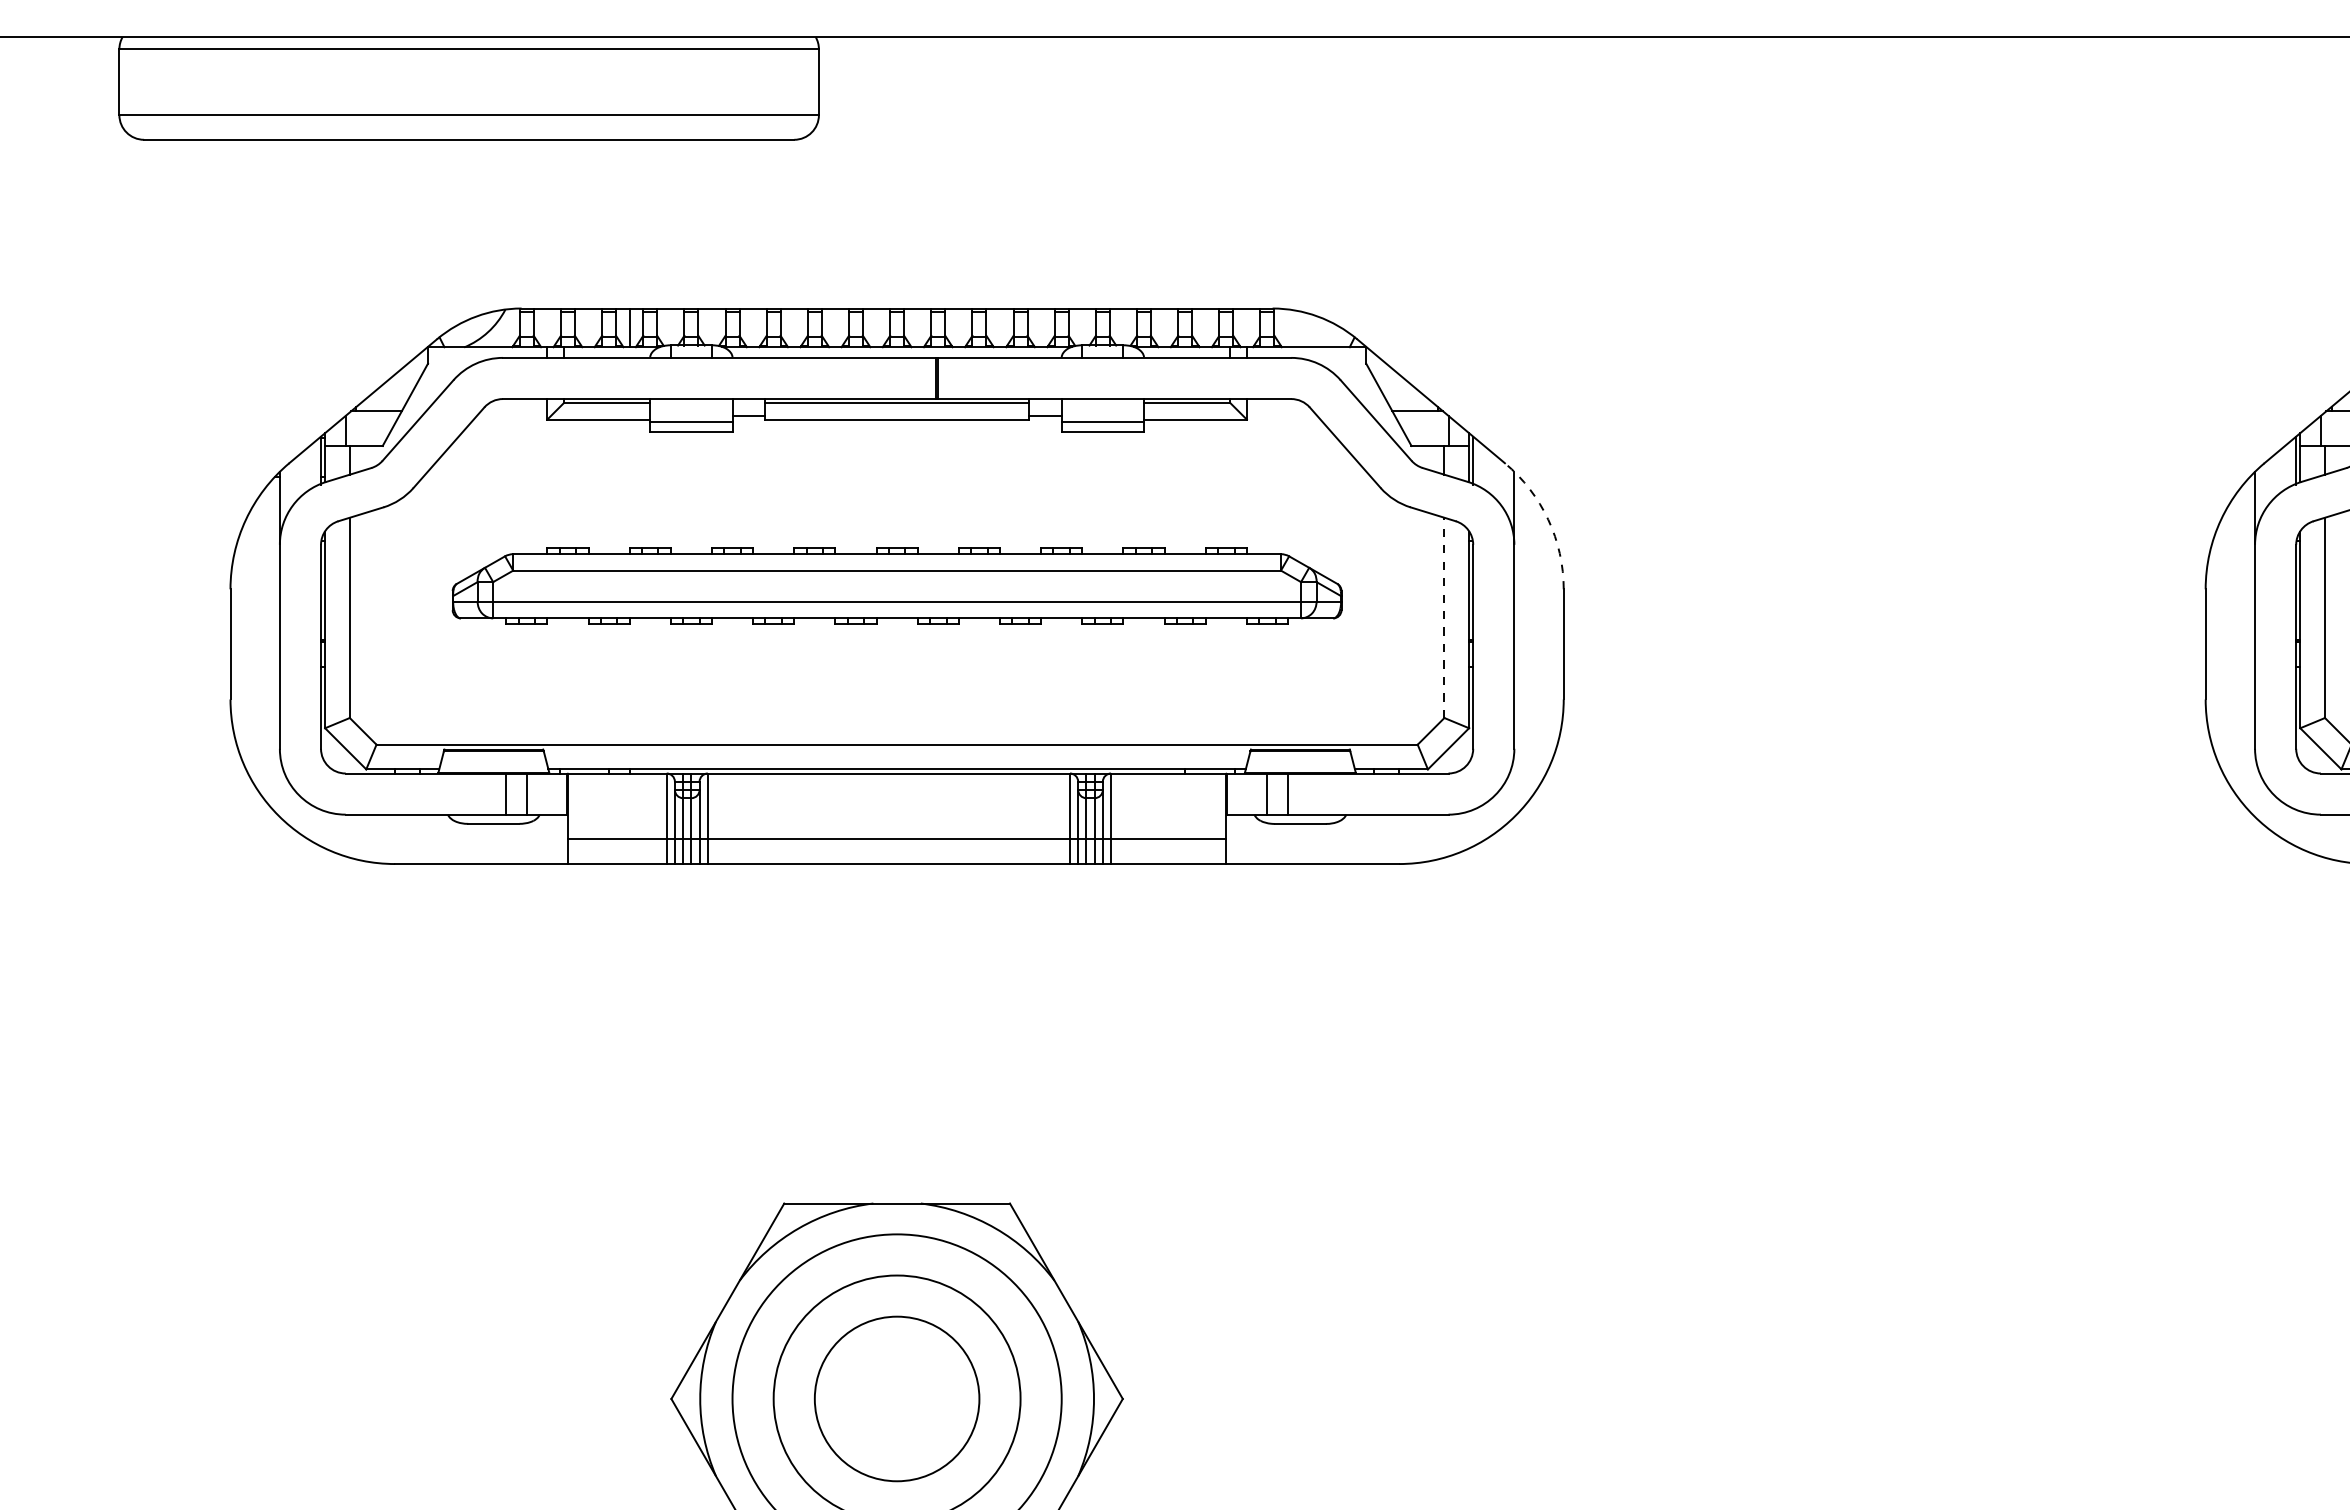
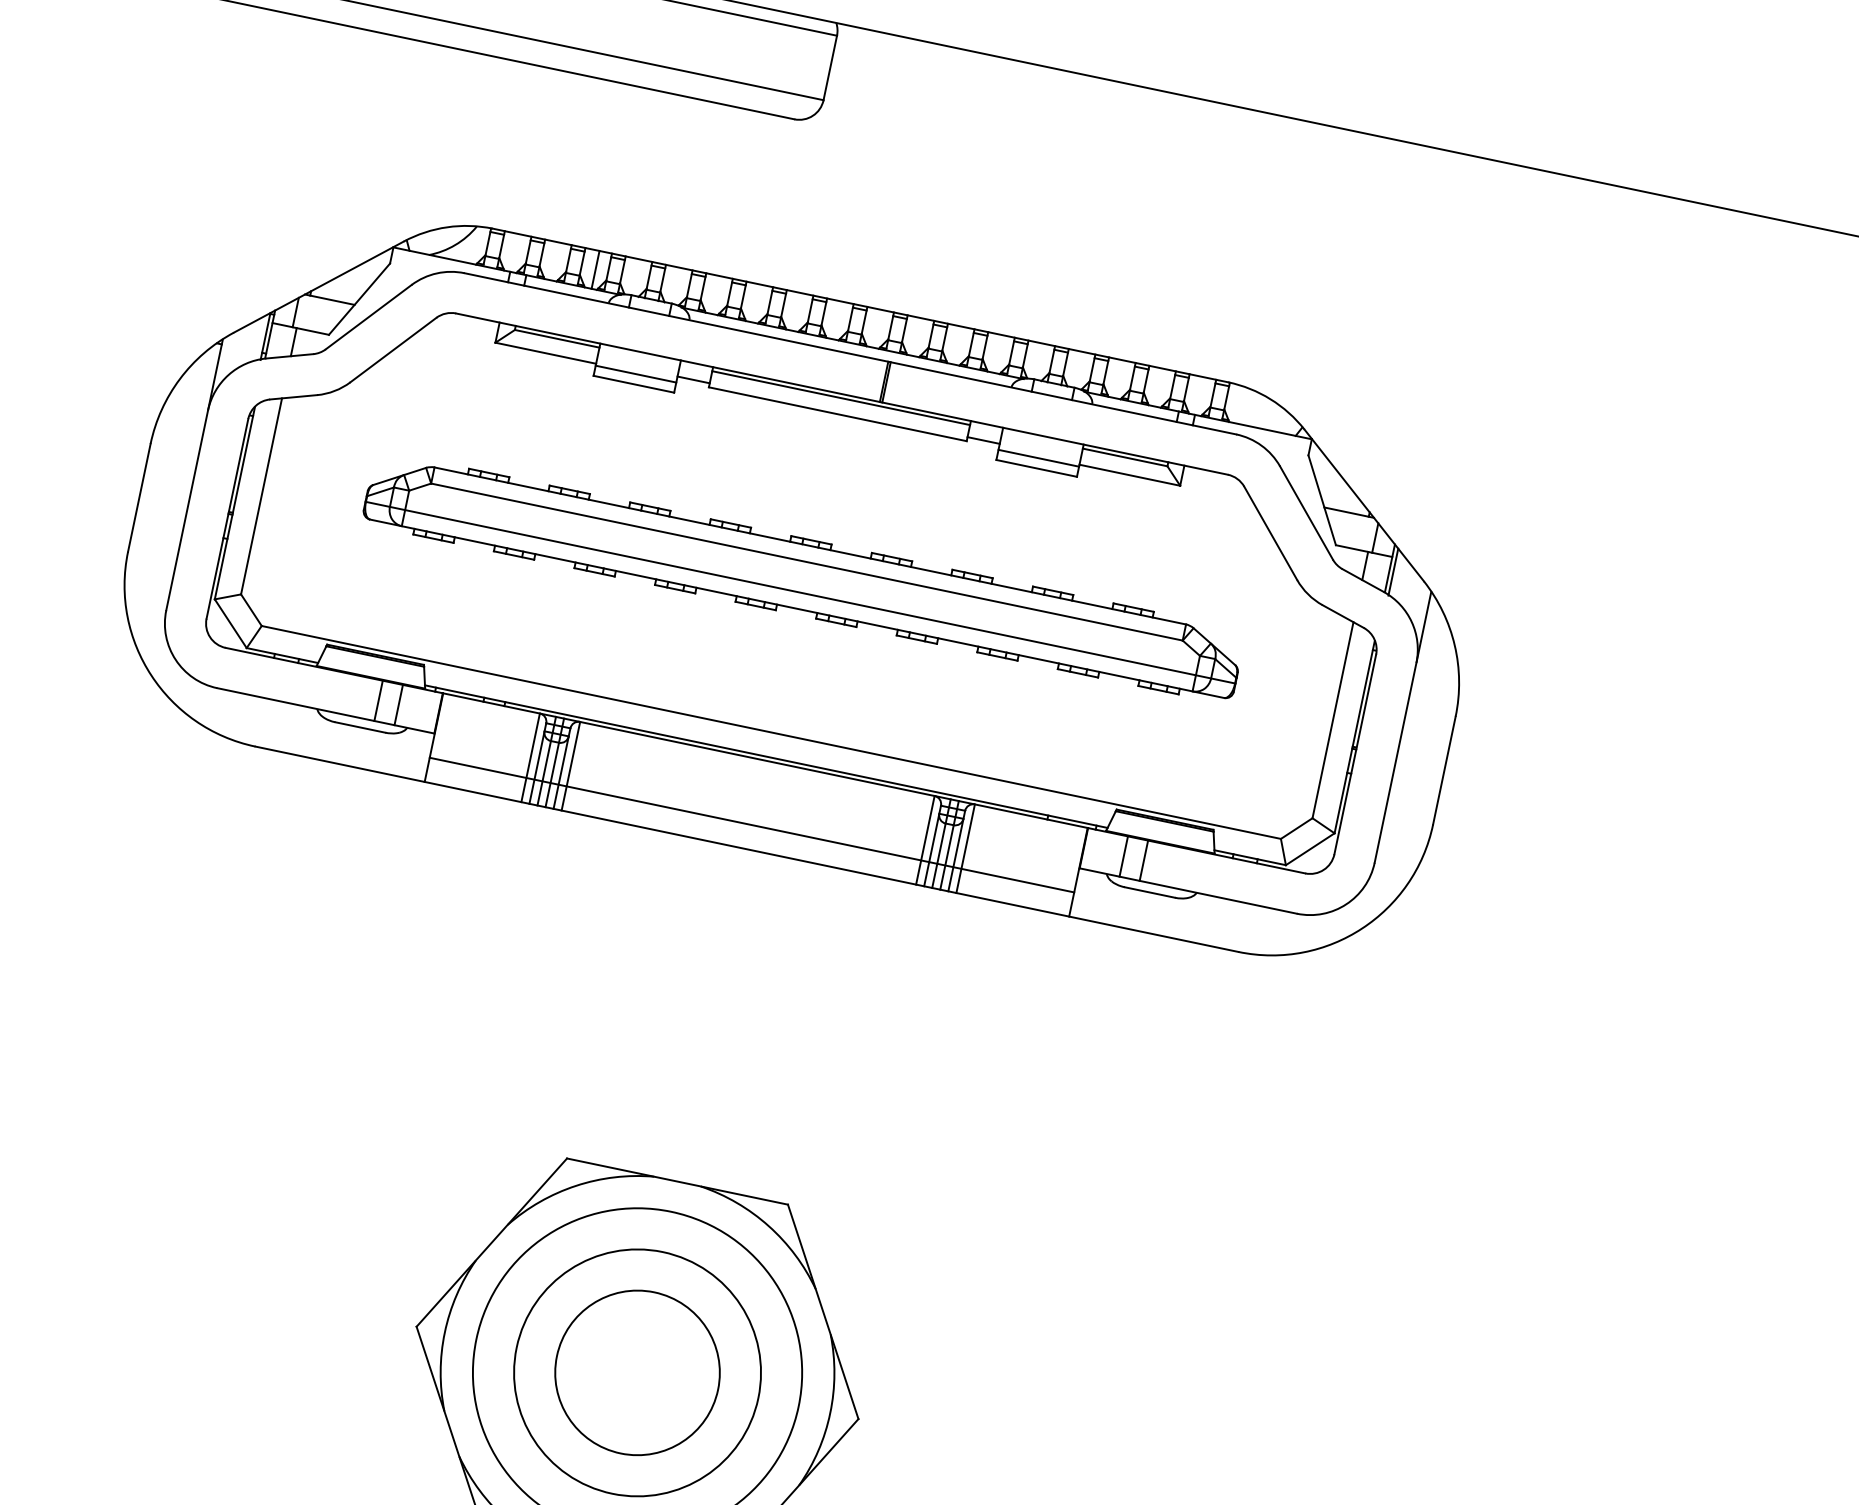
arc: (1548, 519) -> (1455, 645), dashed -> solid
line: (1444, 617) -> (1333, 719), dashed -> solid

